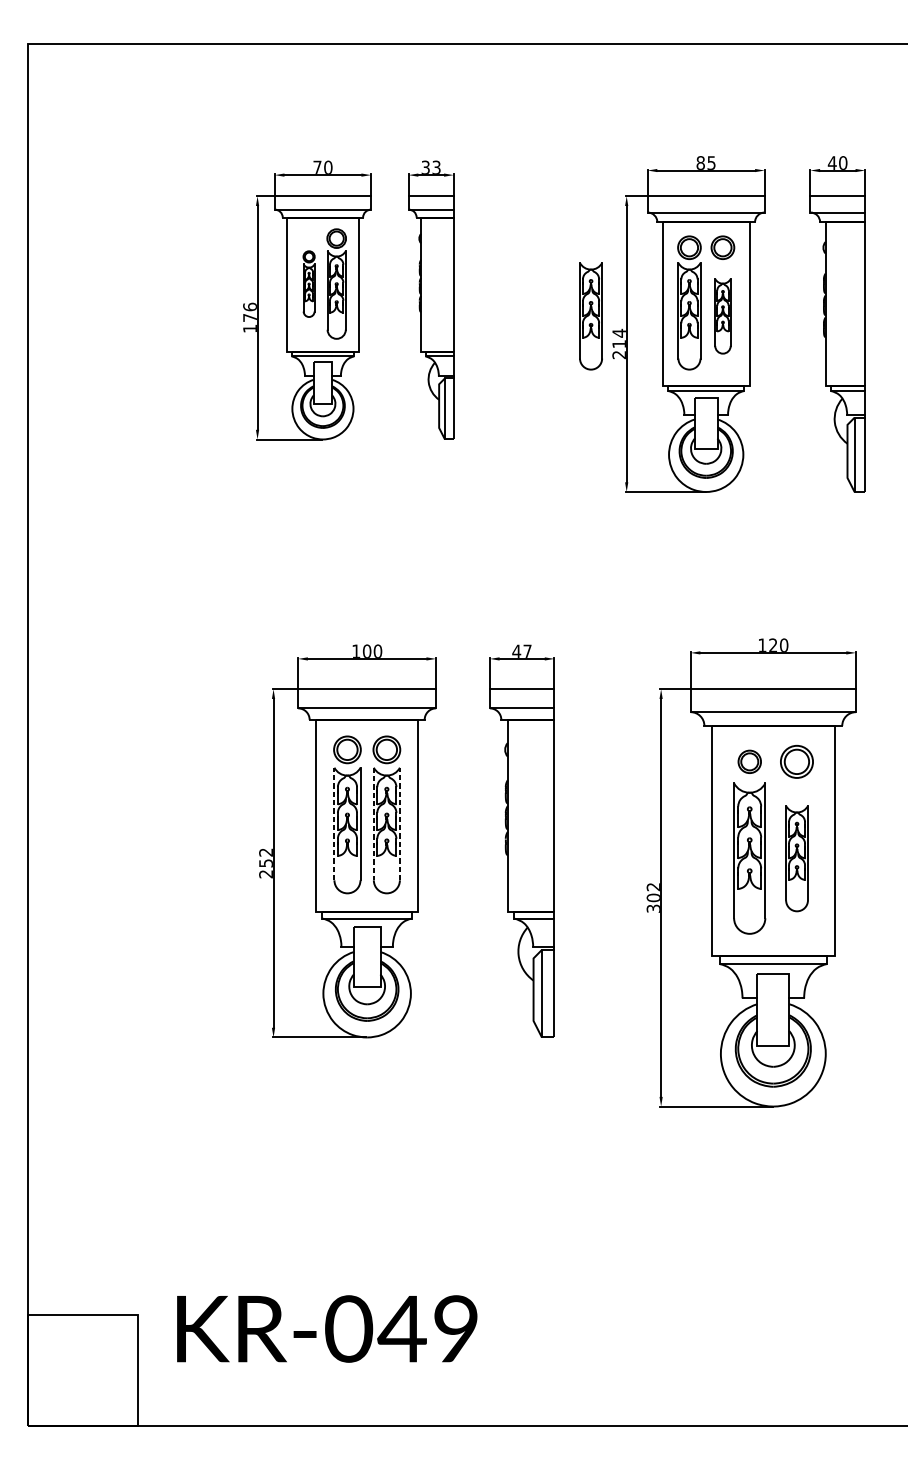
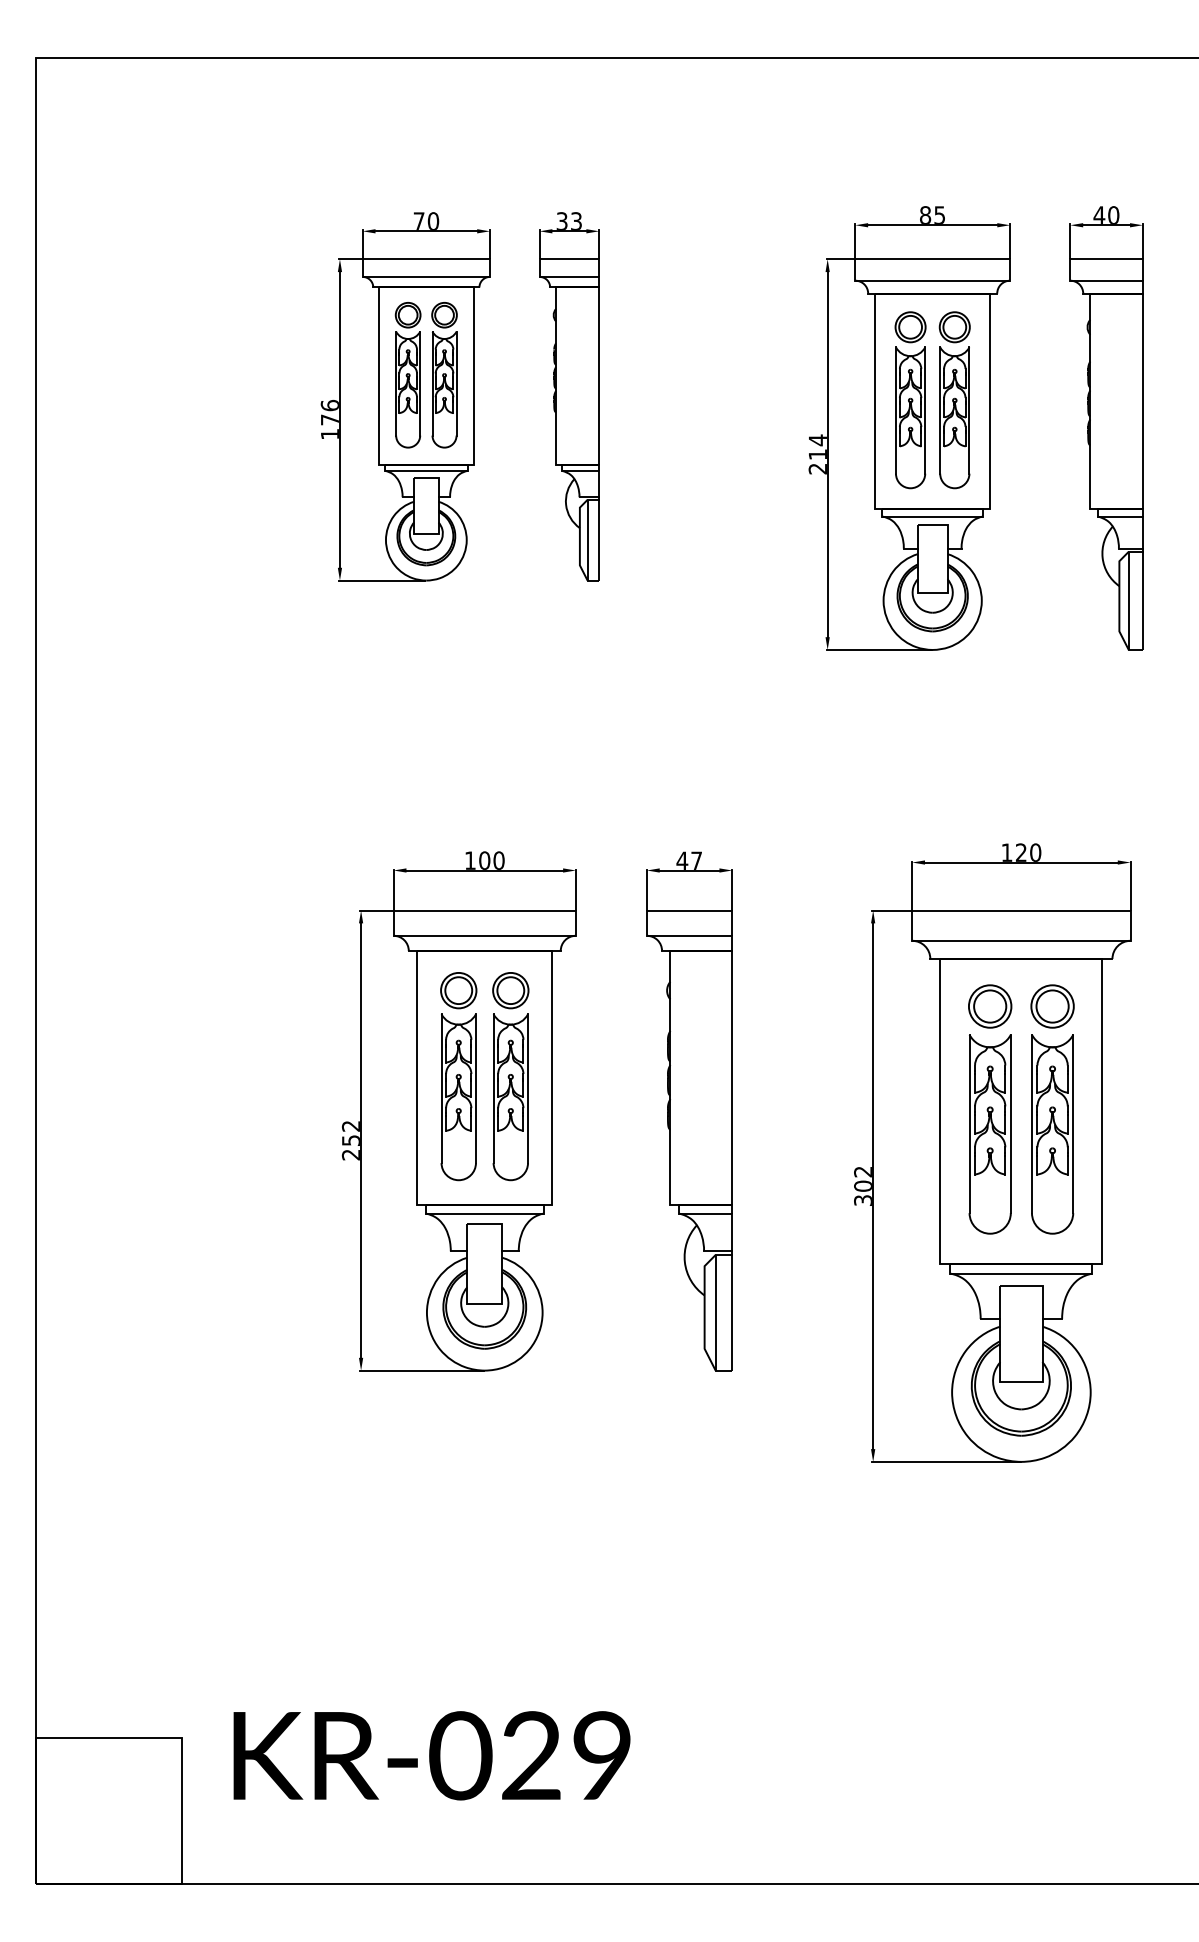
part: (308, 284) -> (407, 375), size x1.67
part: (590, 316) -> (780, 417), removed
part: (722, 316) -> (954, 417), size x1.43
part: (749, 761) -> (990, 1006), size x1.43
line: (334, 823) -> (441, 1088), dashed -> solid
line: (400, 823) -> (528, 1088), dashed -> solid
line: (373, 824) -> (493, 1089), dashed -> solid
part: (796, 858) -> (1052, 1134), size x1.43
text: (401, 1328) -> (530, 1755), KR-049 -> KR-029

